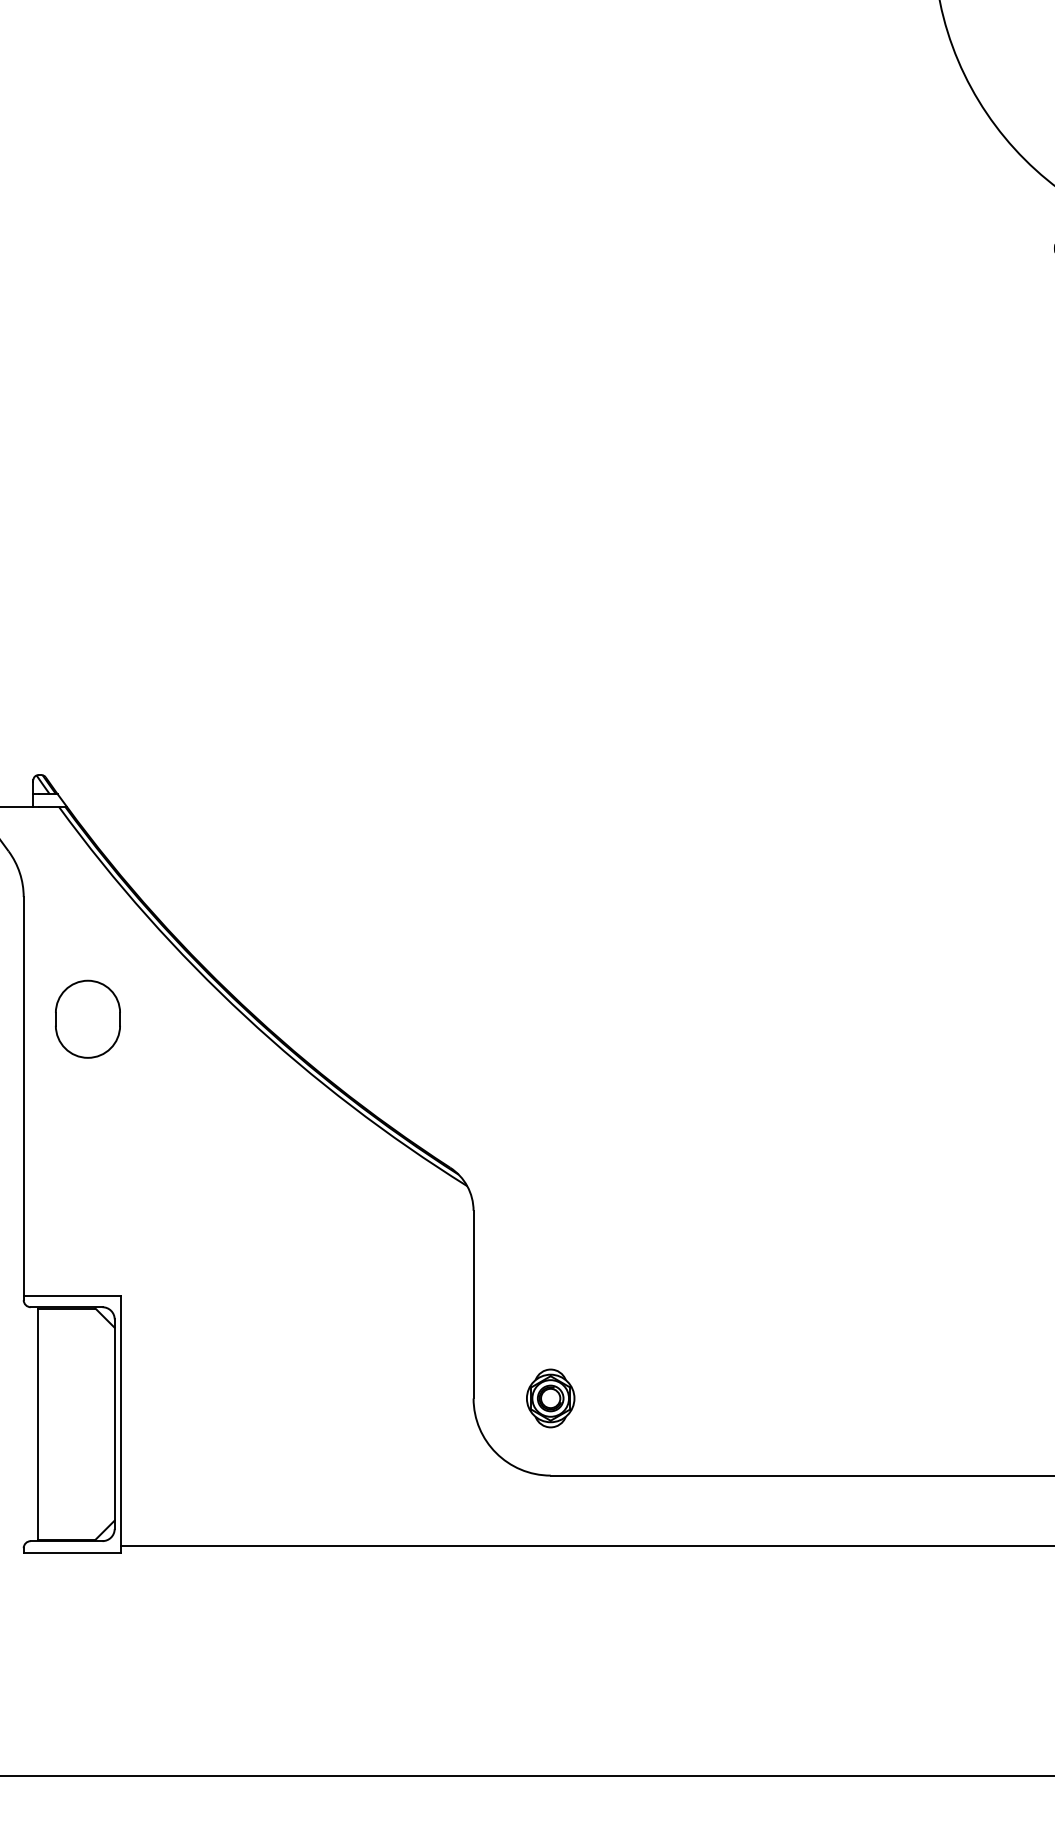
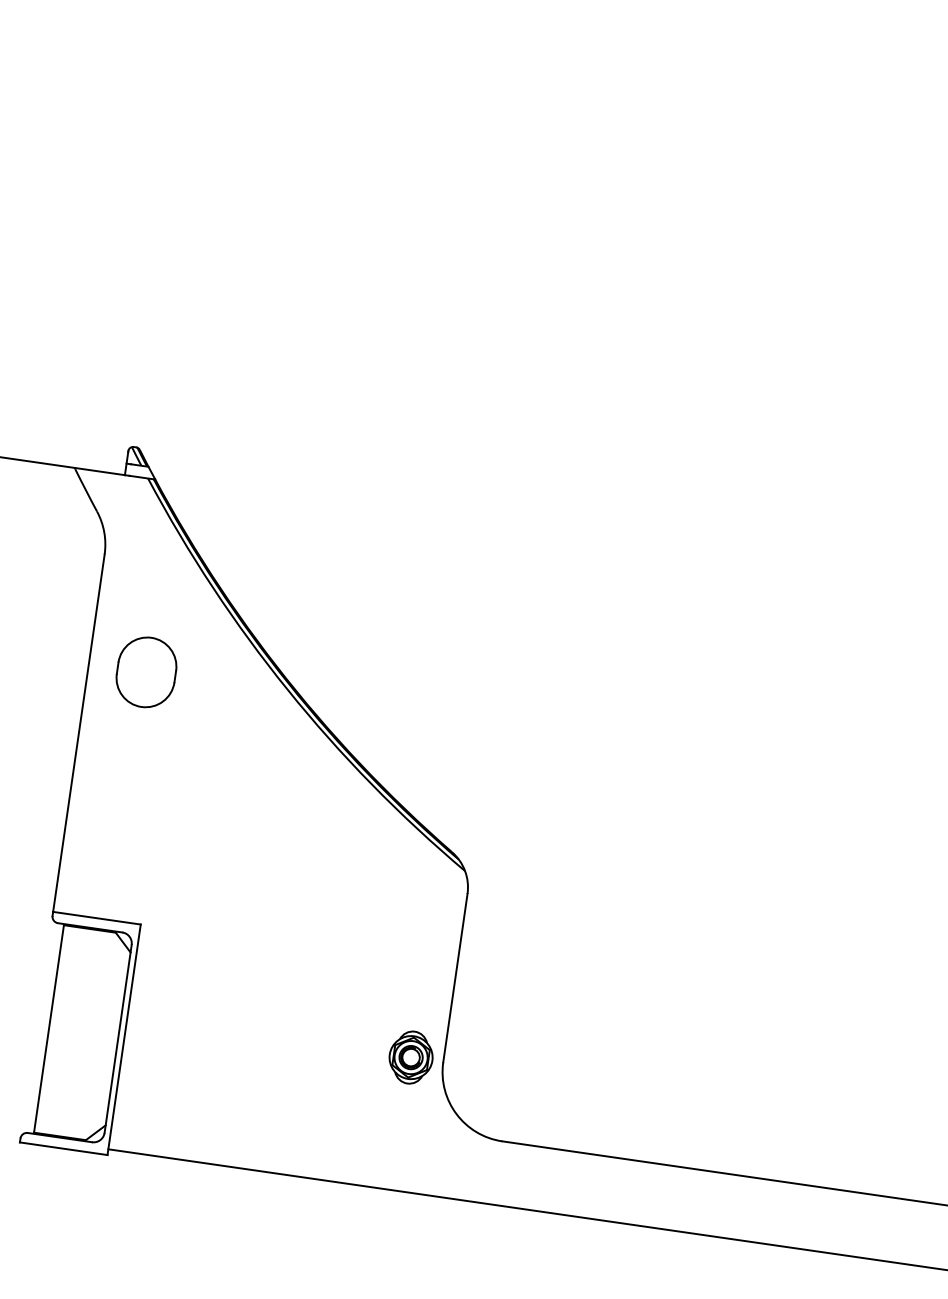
part: (550, 1398) -> (410, 1057), moved

